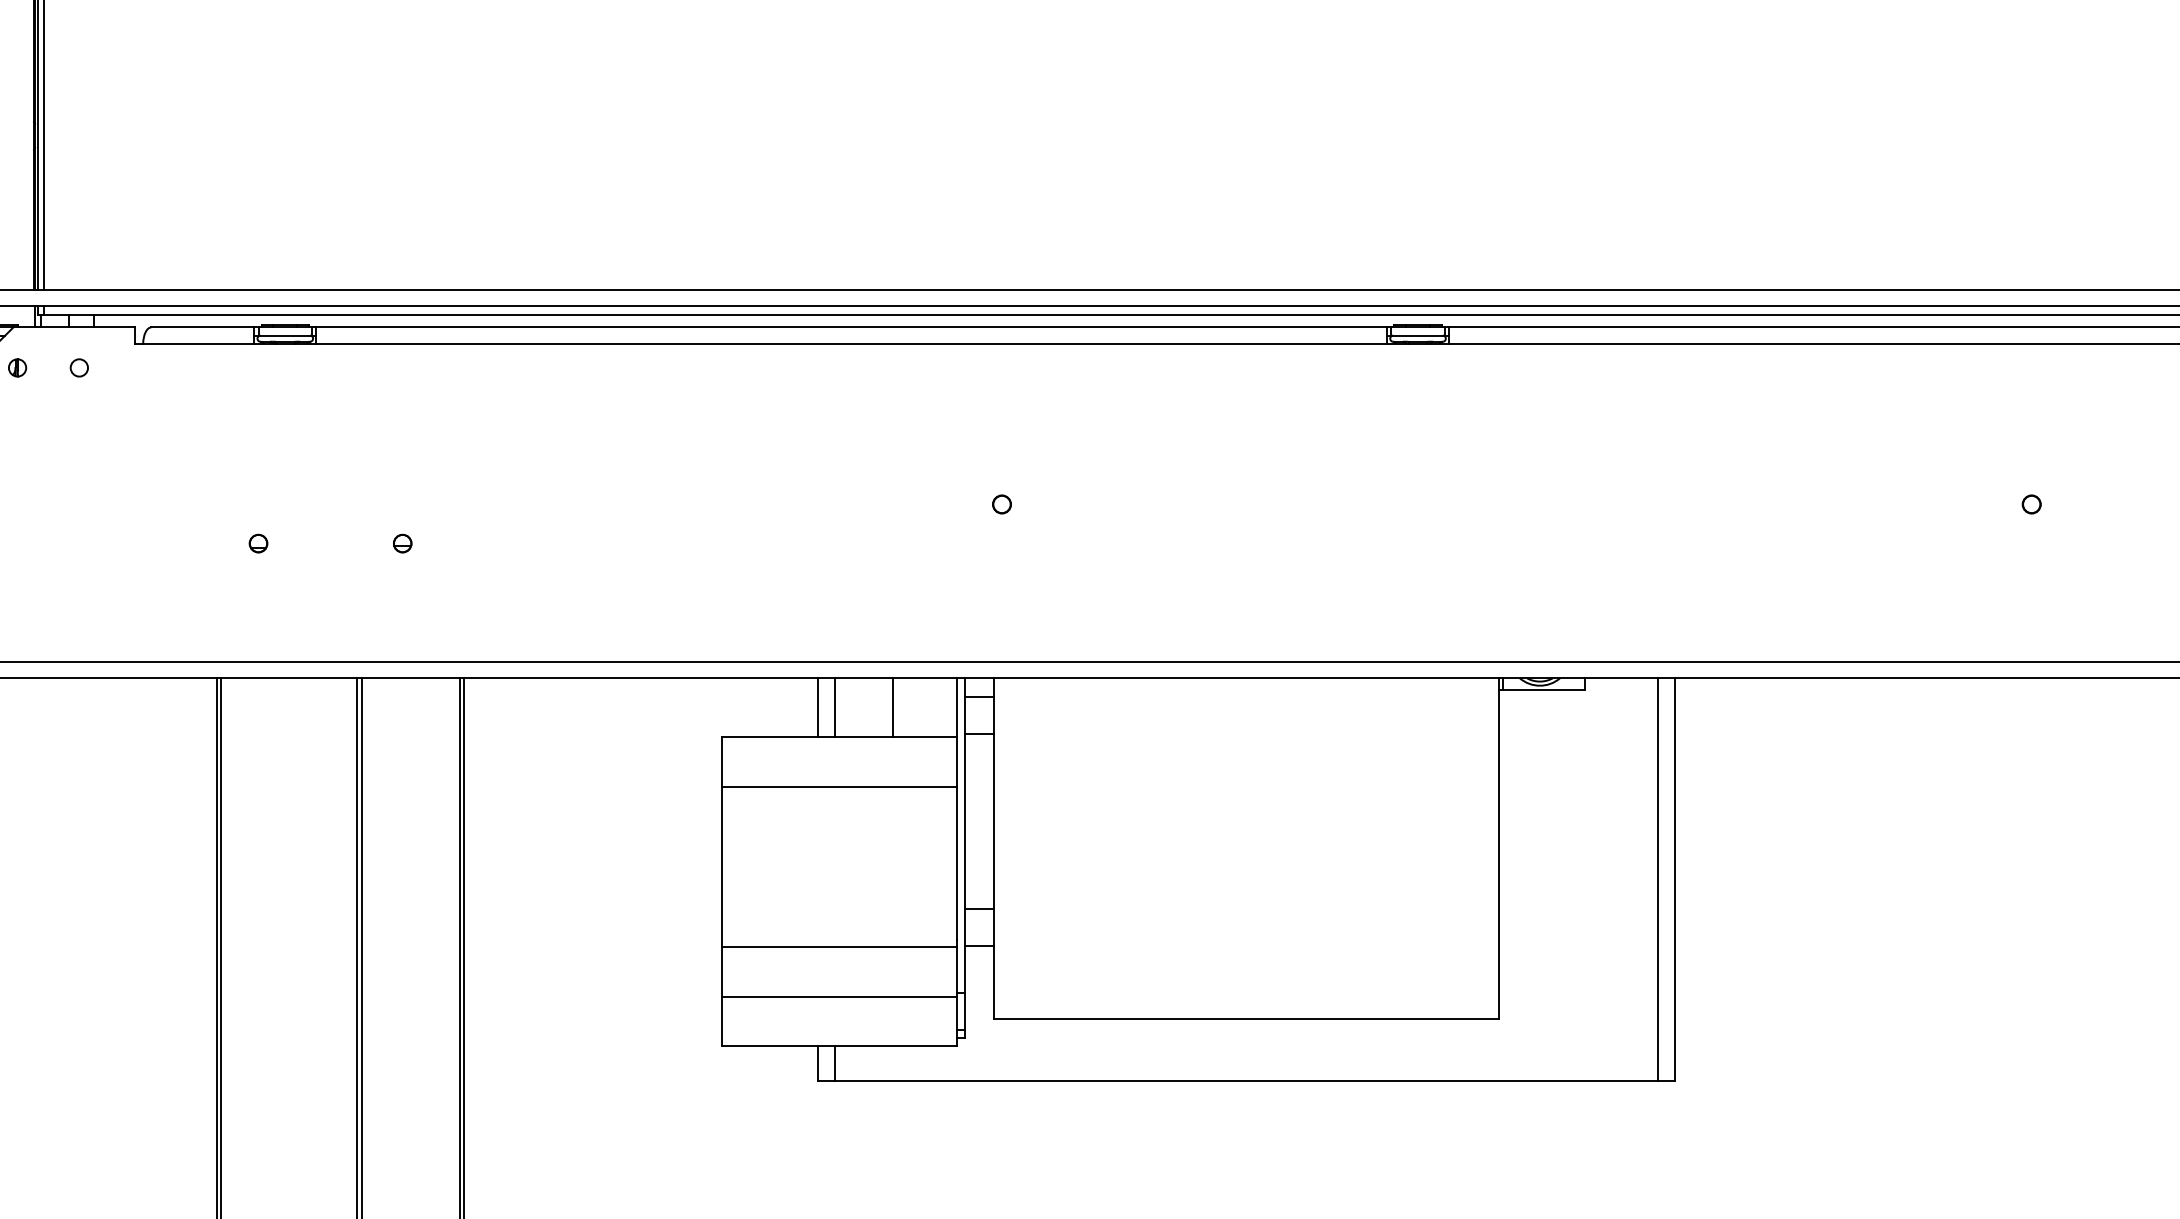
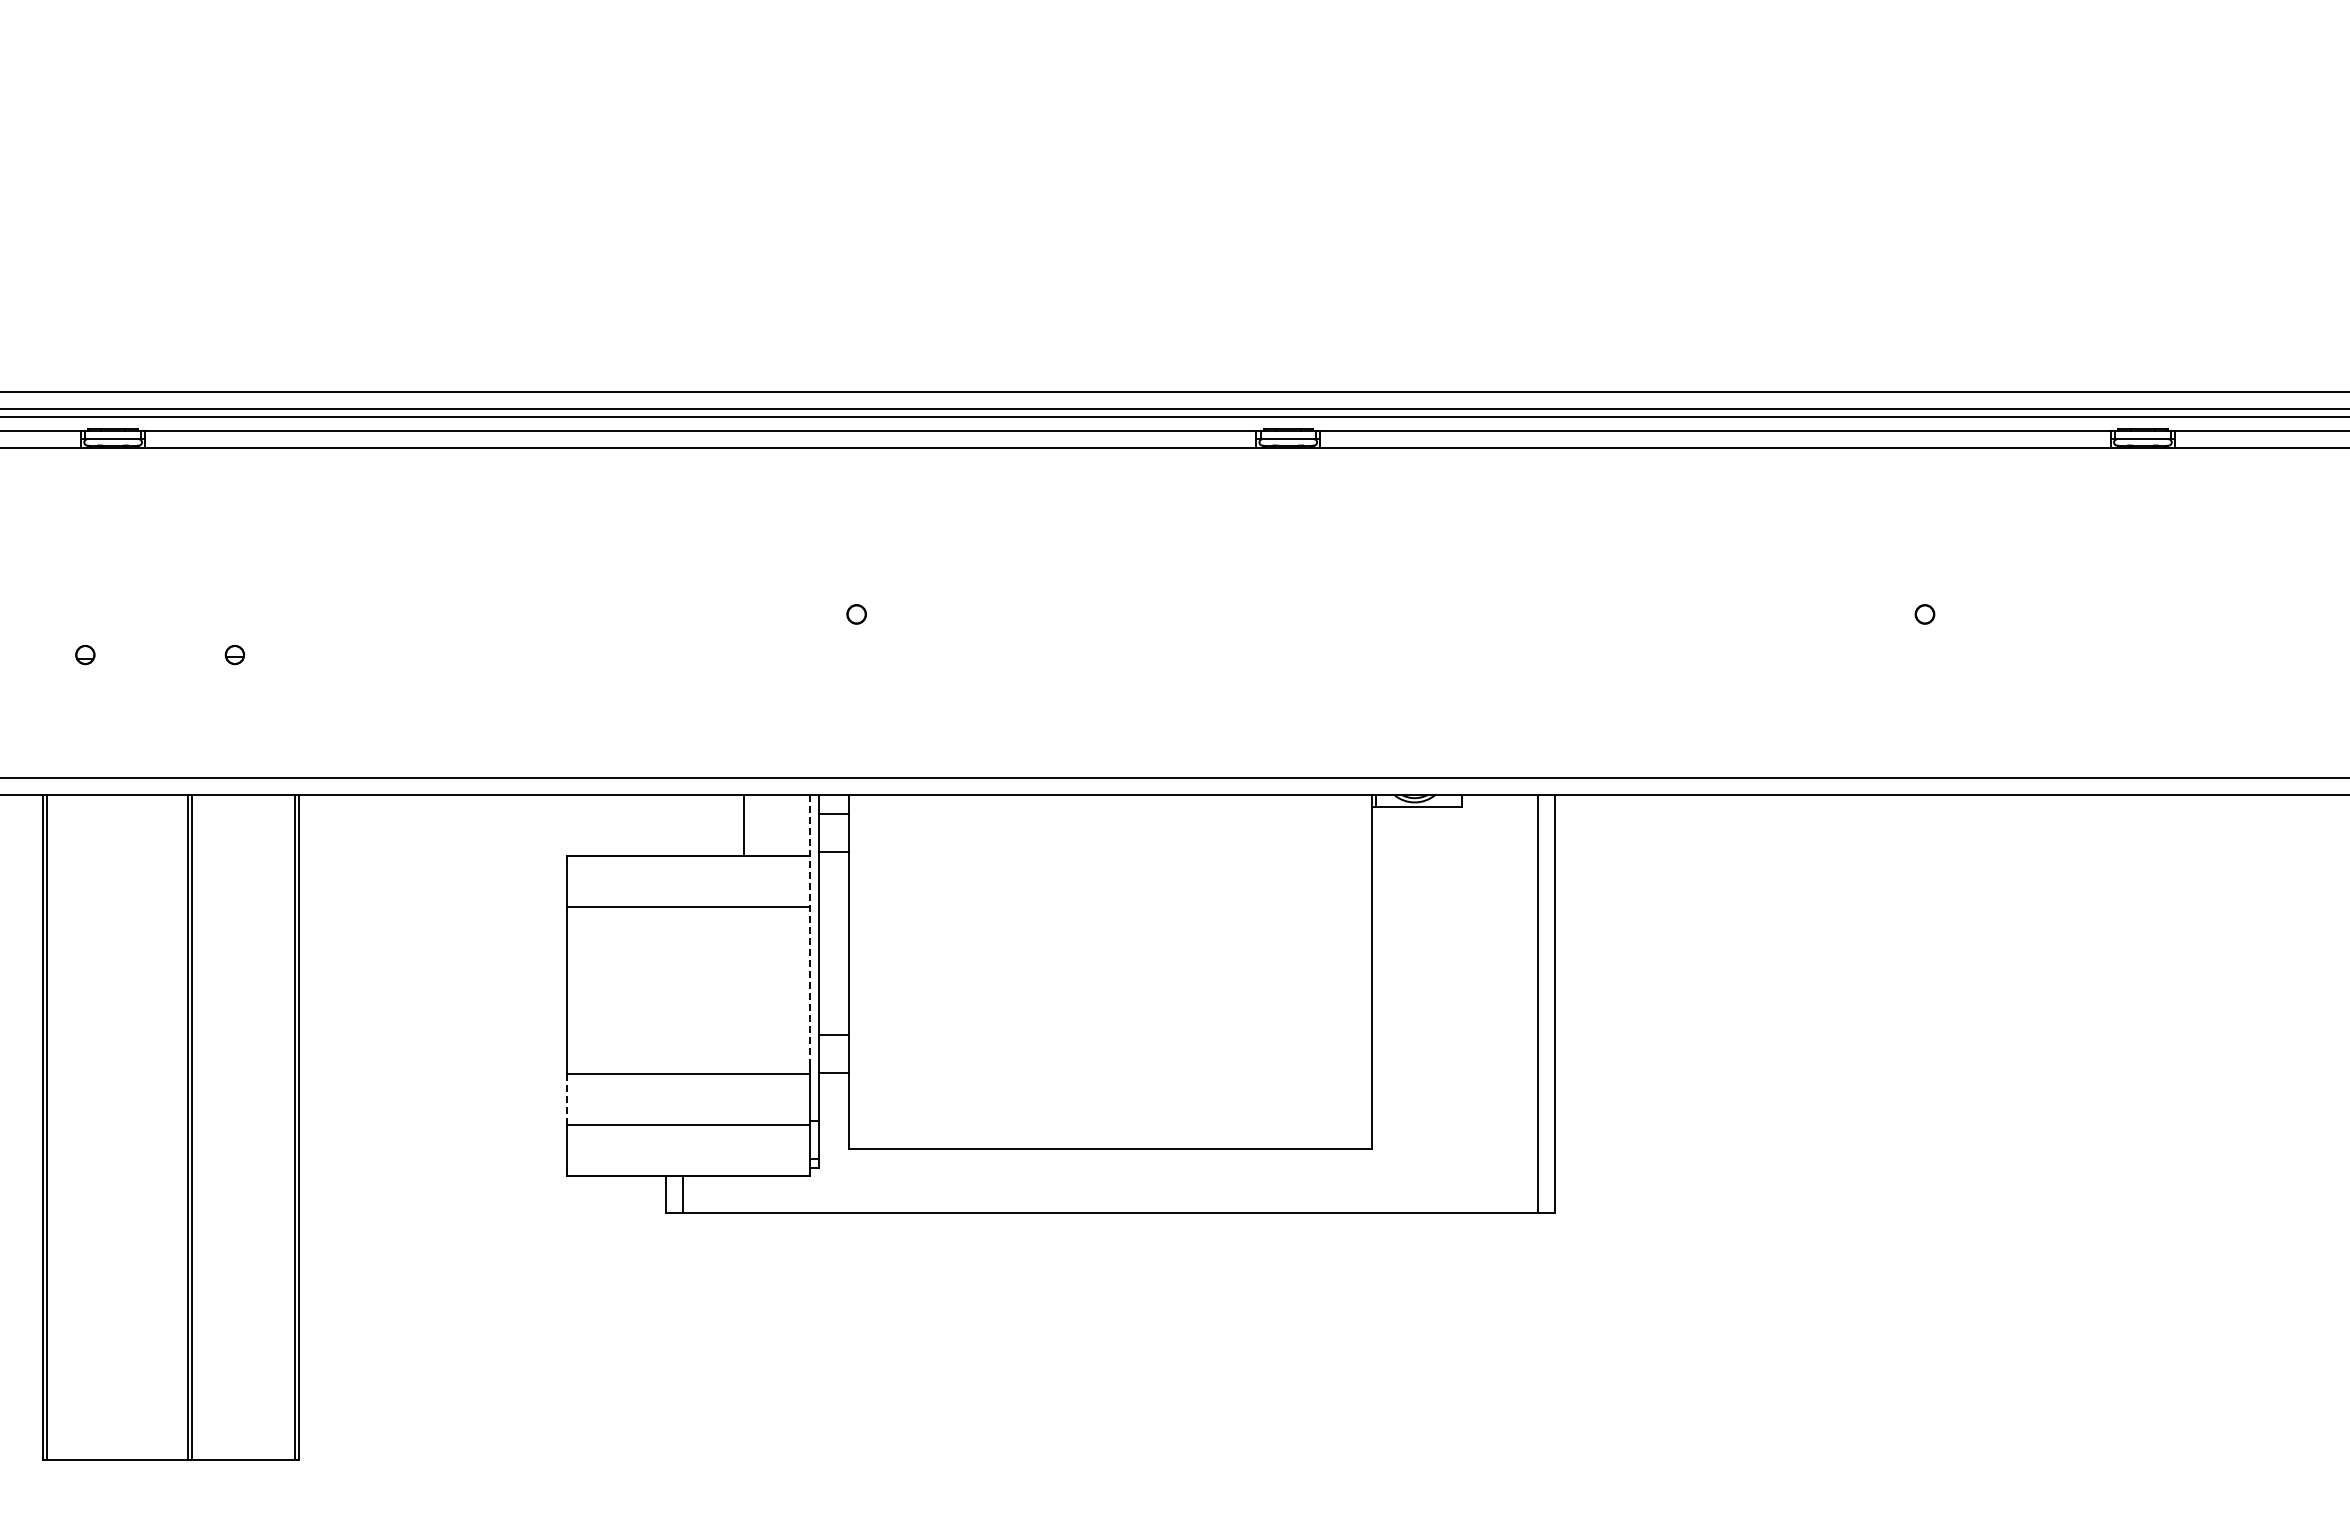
line: (817, 706) -> (665, 824), removed
line: (834, 706) -> (682, 824), removed
line: (957, 809) -> (810, 930), solid -> dashed
line: (722, 972) -> (566, 1099), solid -> dashed

